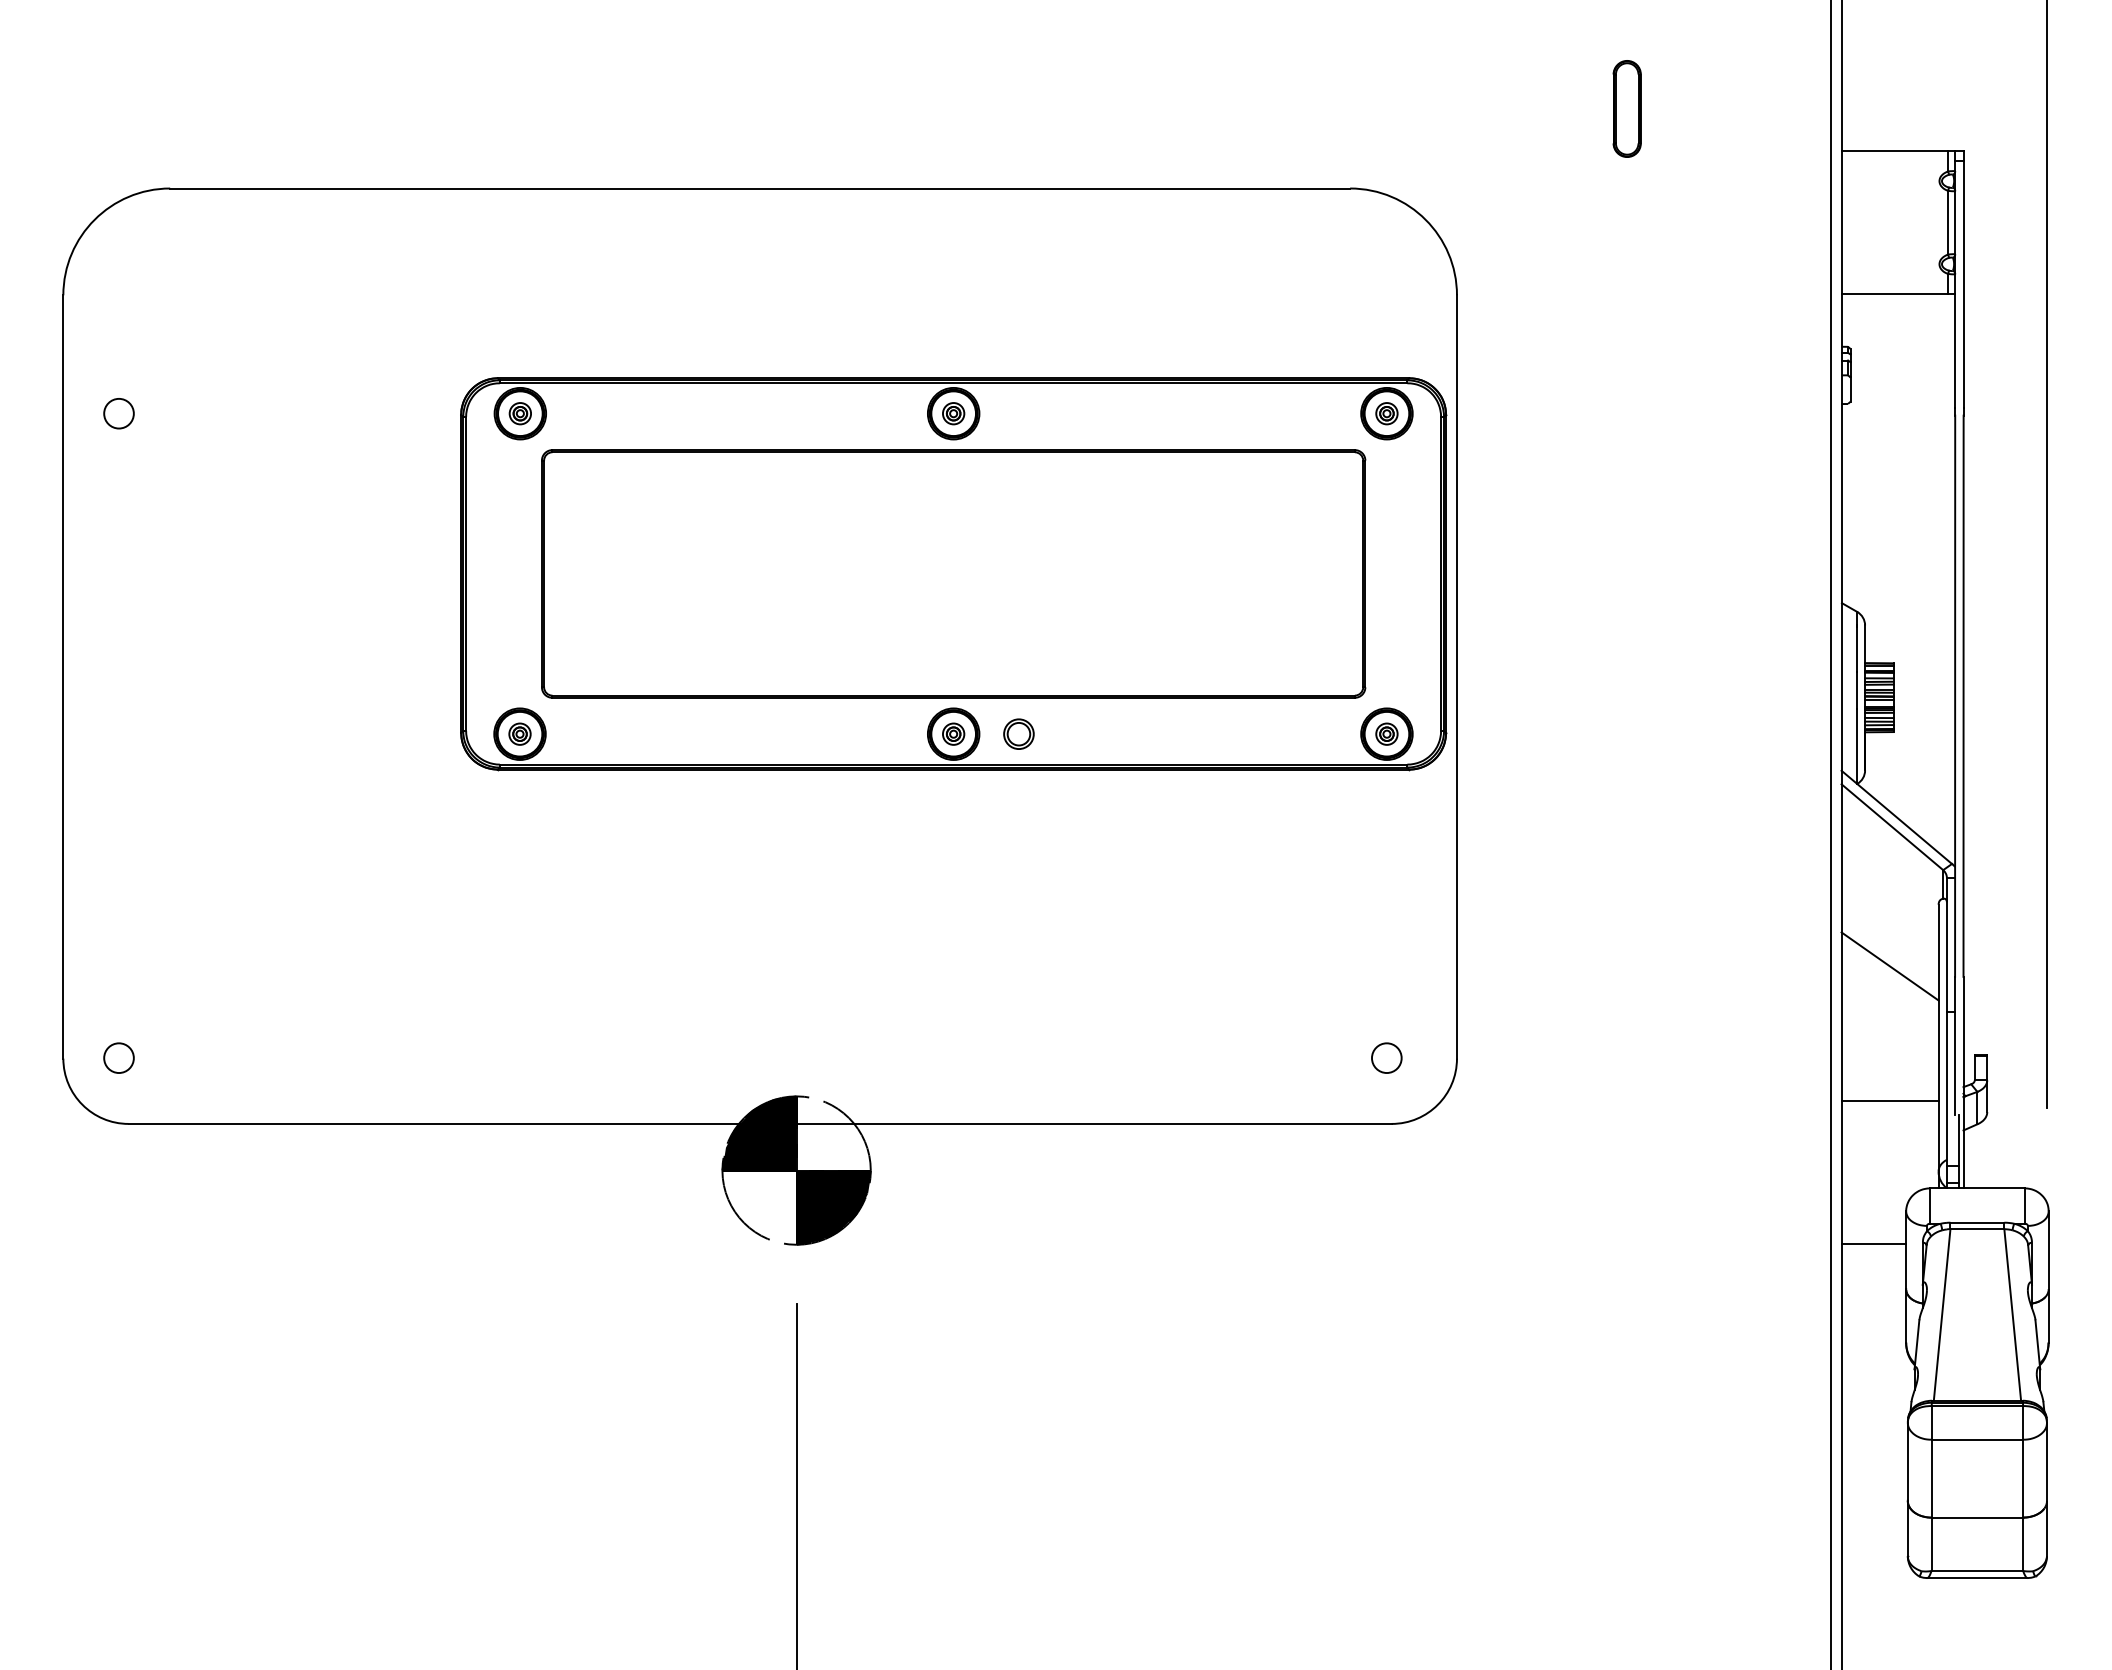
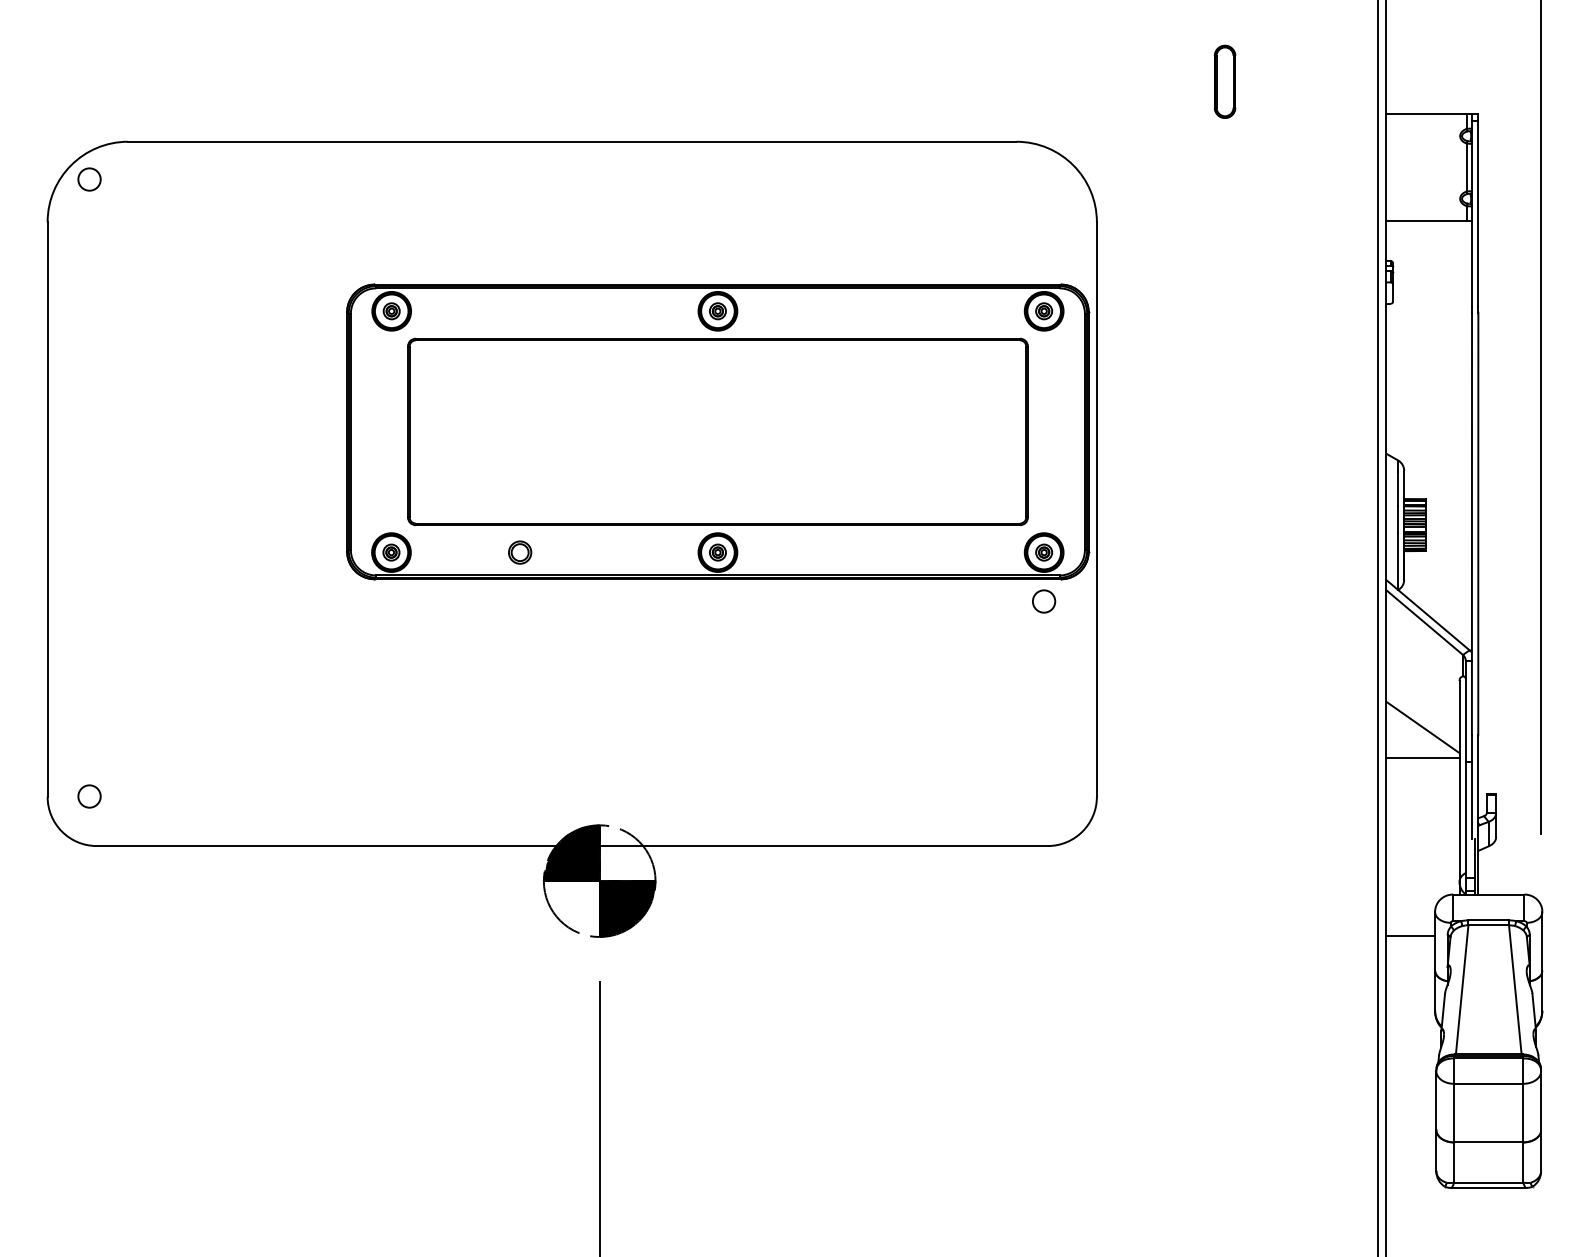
circle: (118, 413) -> (89, 179), moved
part: (1018, 733) -> (519, 552), moved
circle: (1386, 1057) -> (1043, 601), moved
line: (1889, 1101) -> (1422, 758), moved

